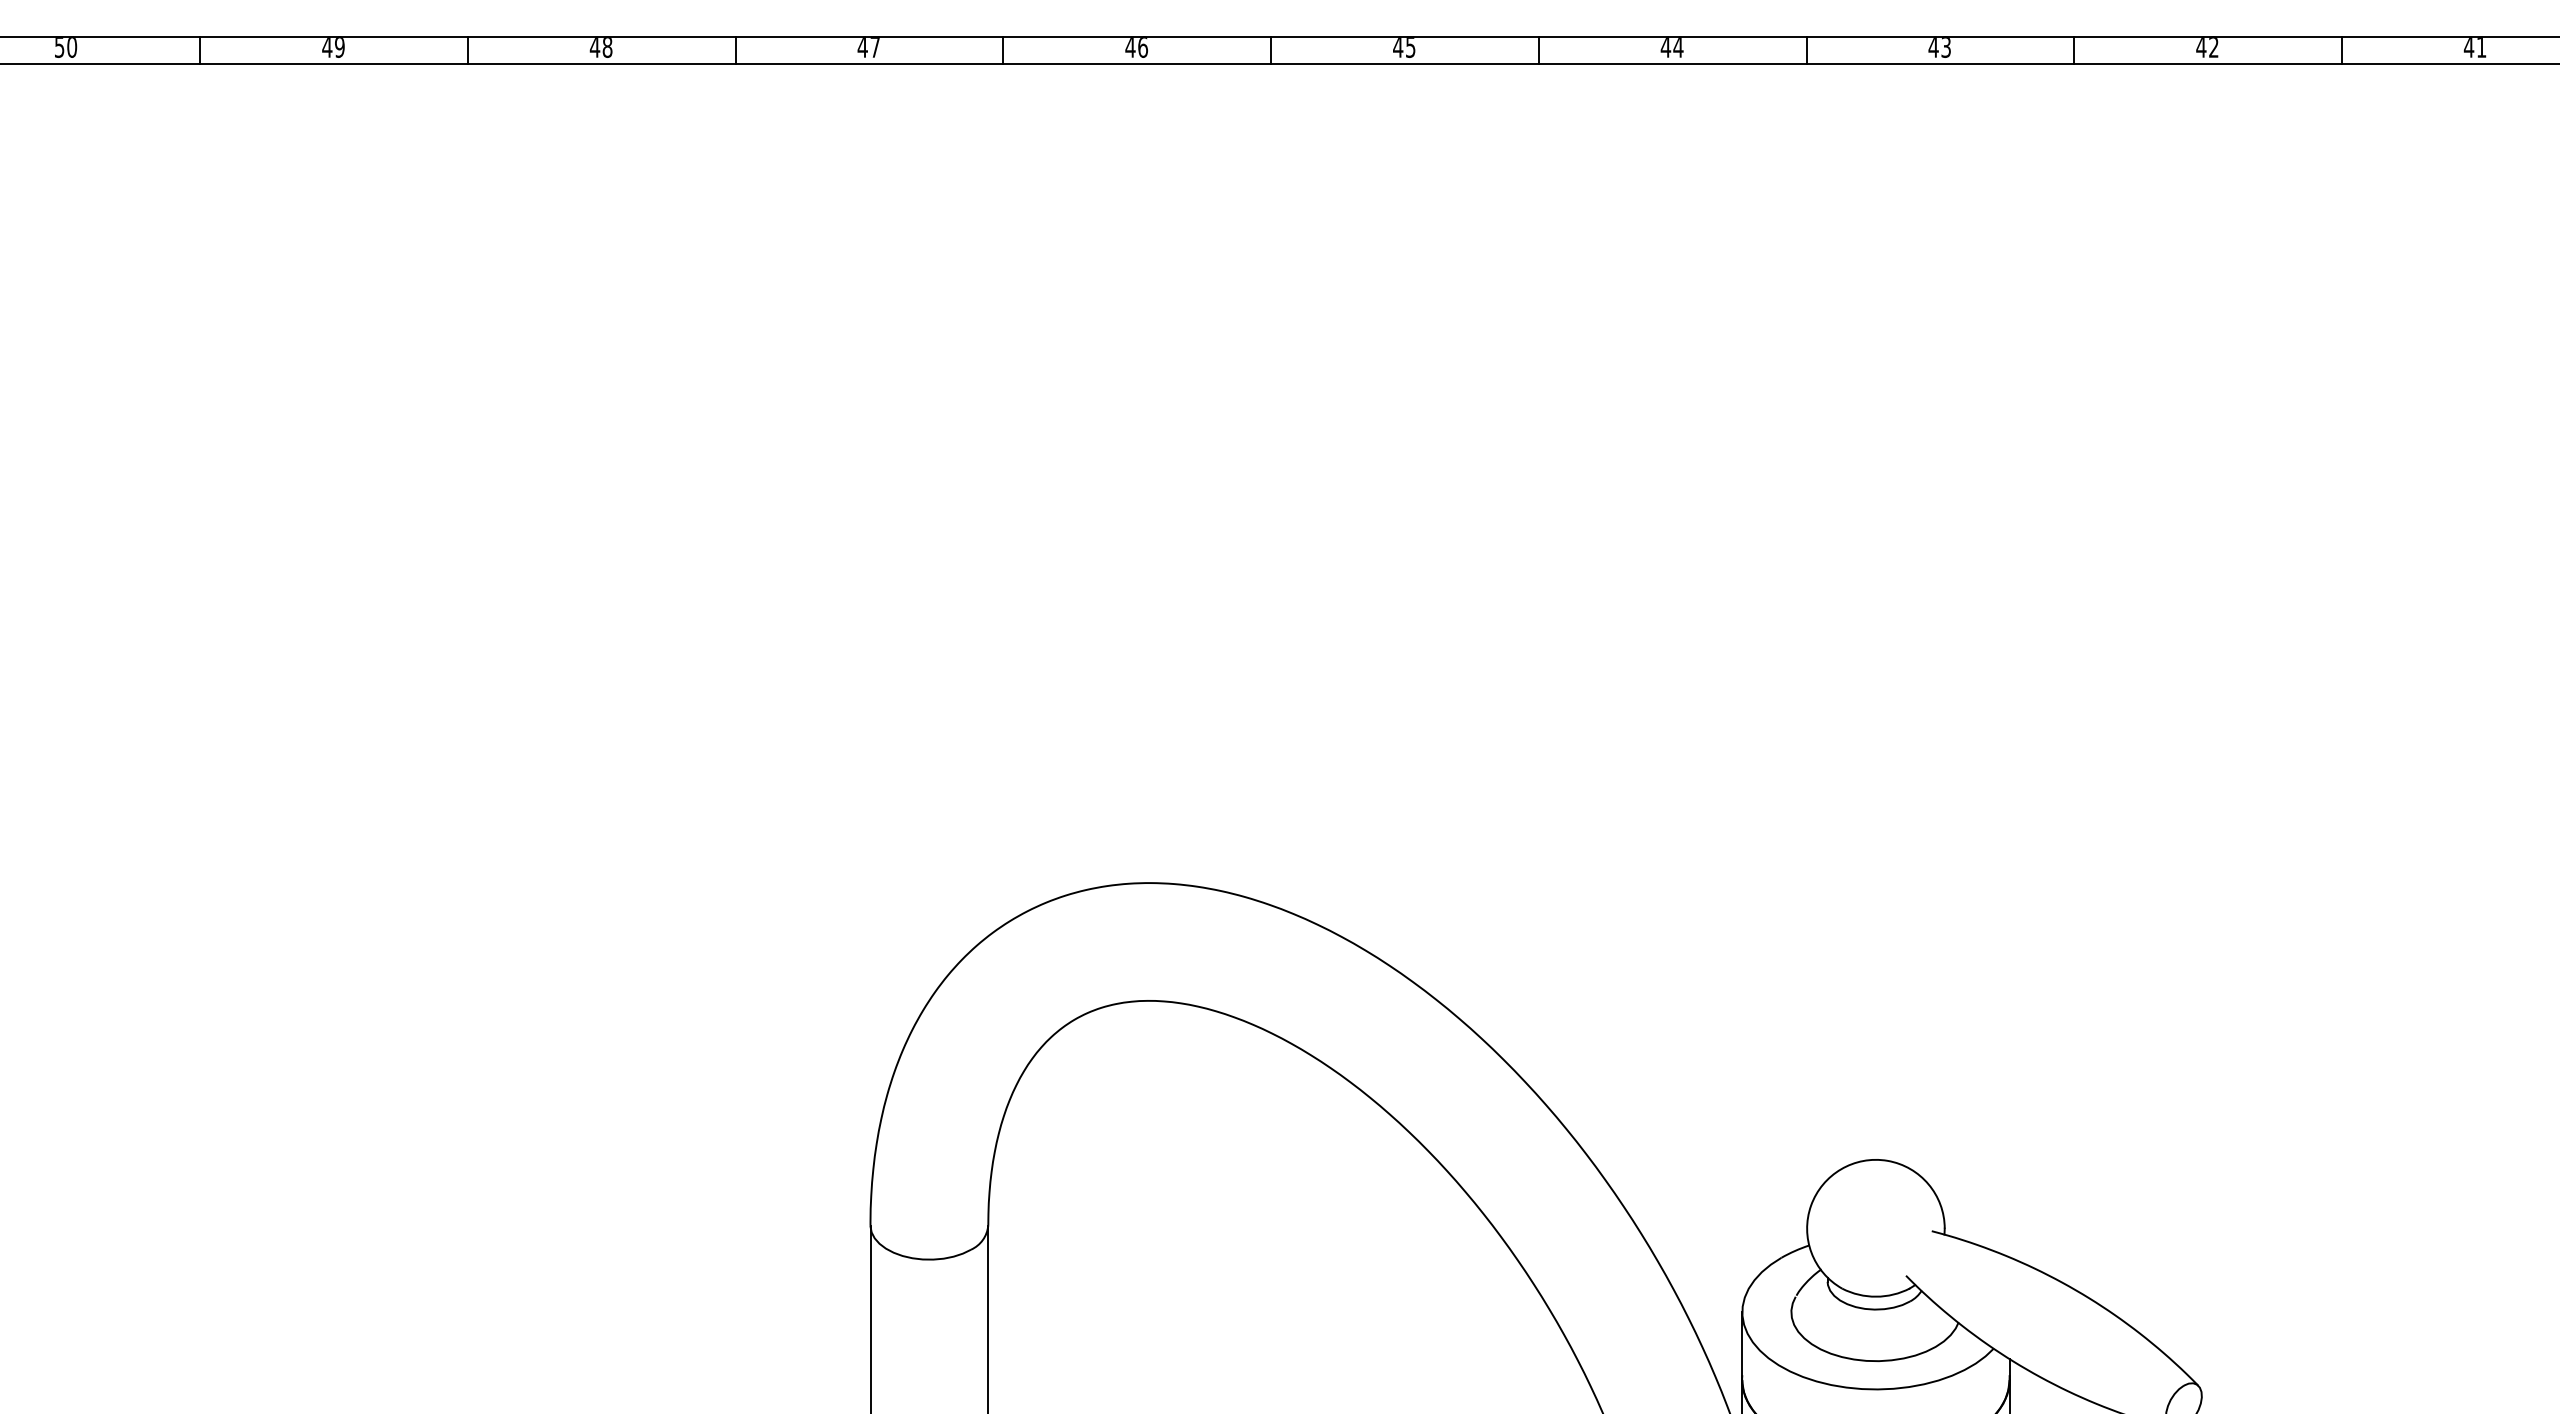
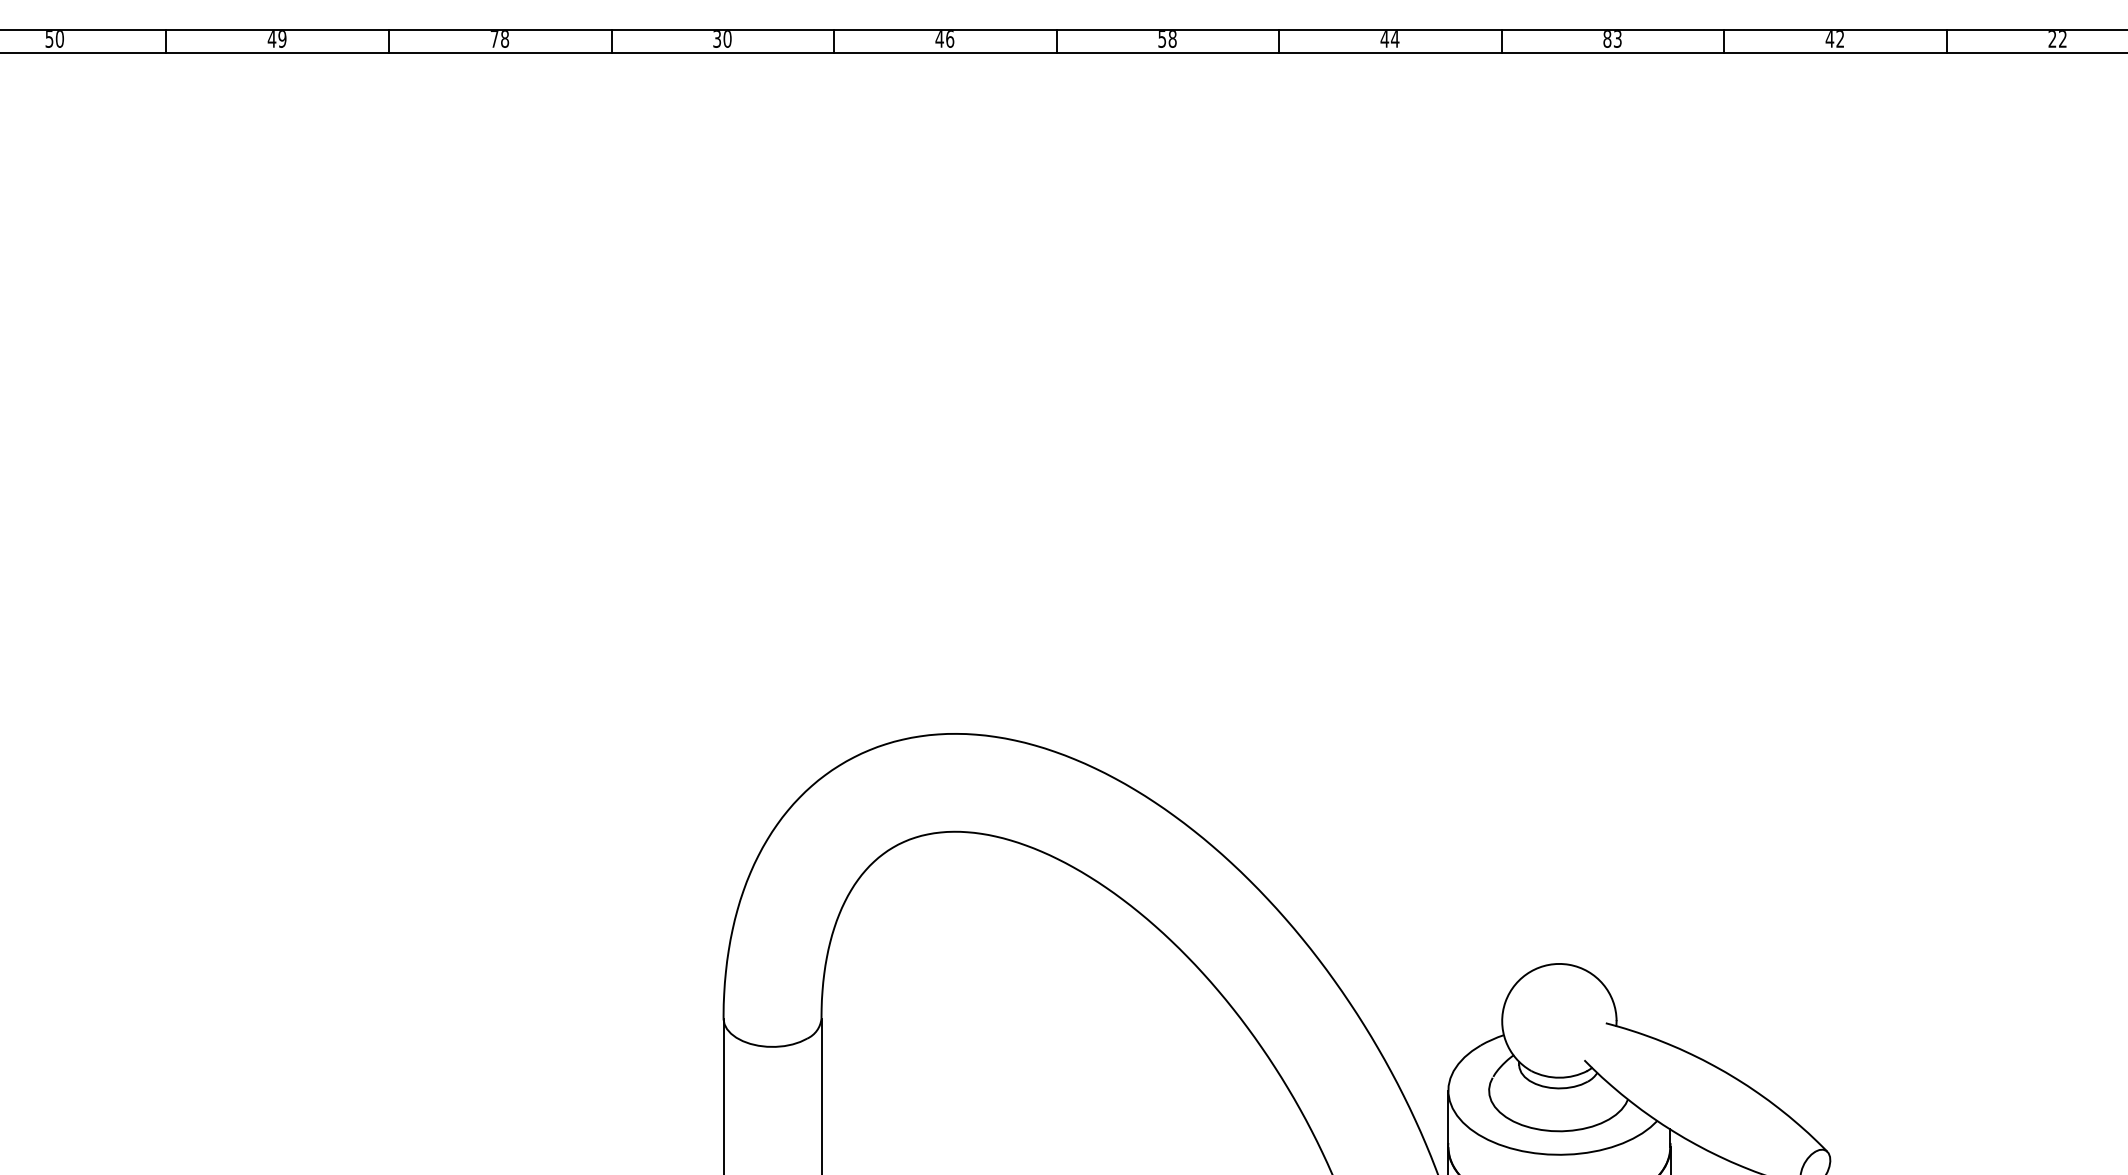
text: (594, 47) -> (494, 39), 48 -> 78
text: (868, 47) -> (721, 39), 47 -> 30
text: (1404, 47) -> (1167, 39), 45 -> 58
text: (1933, 47) -> (1607, 39), 43 -> 83
text: (2474, 47) -> (2056, 39), 41 -> 22

